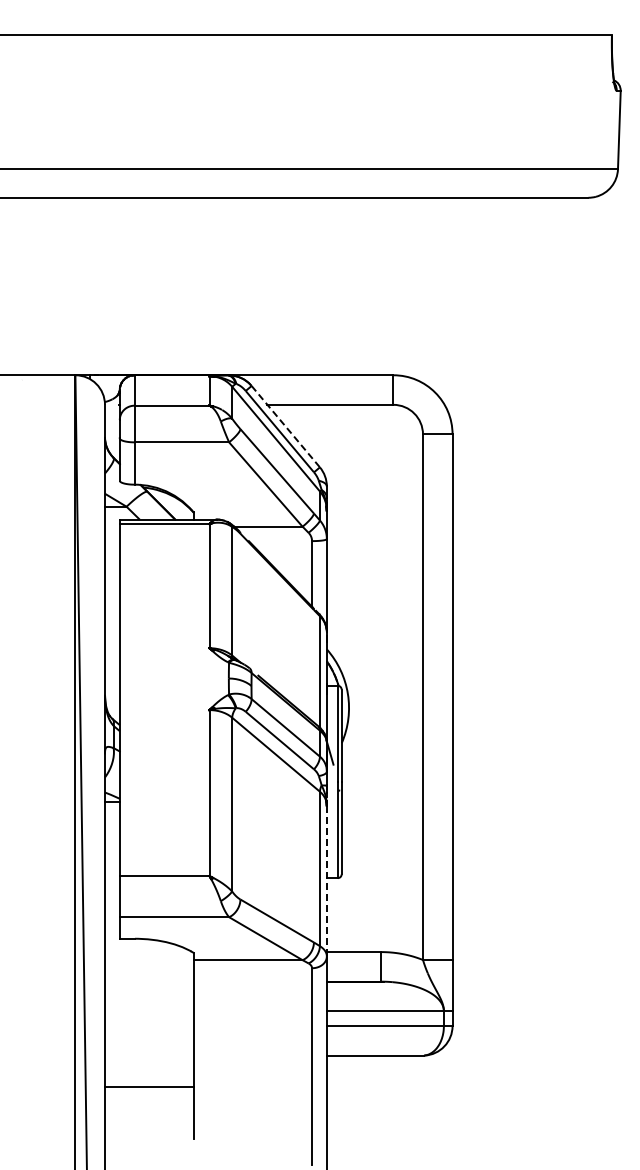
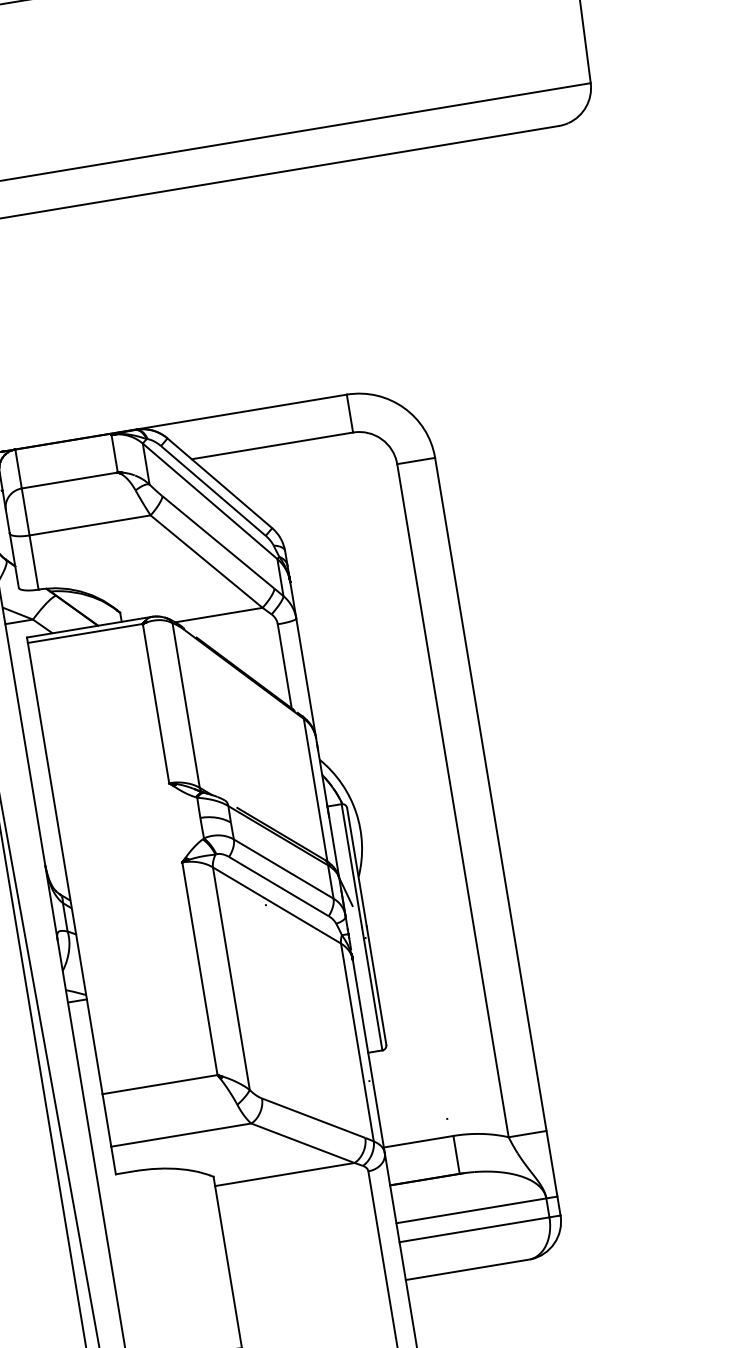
line: (286, 427) -> (220, 484), dashed -> solid
line: (326, 880) -> (368, 1055), dashed -> solid

